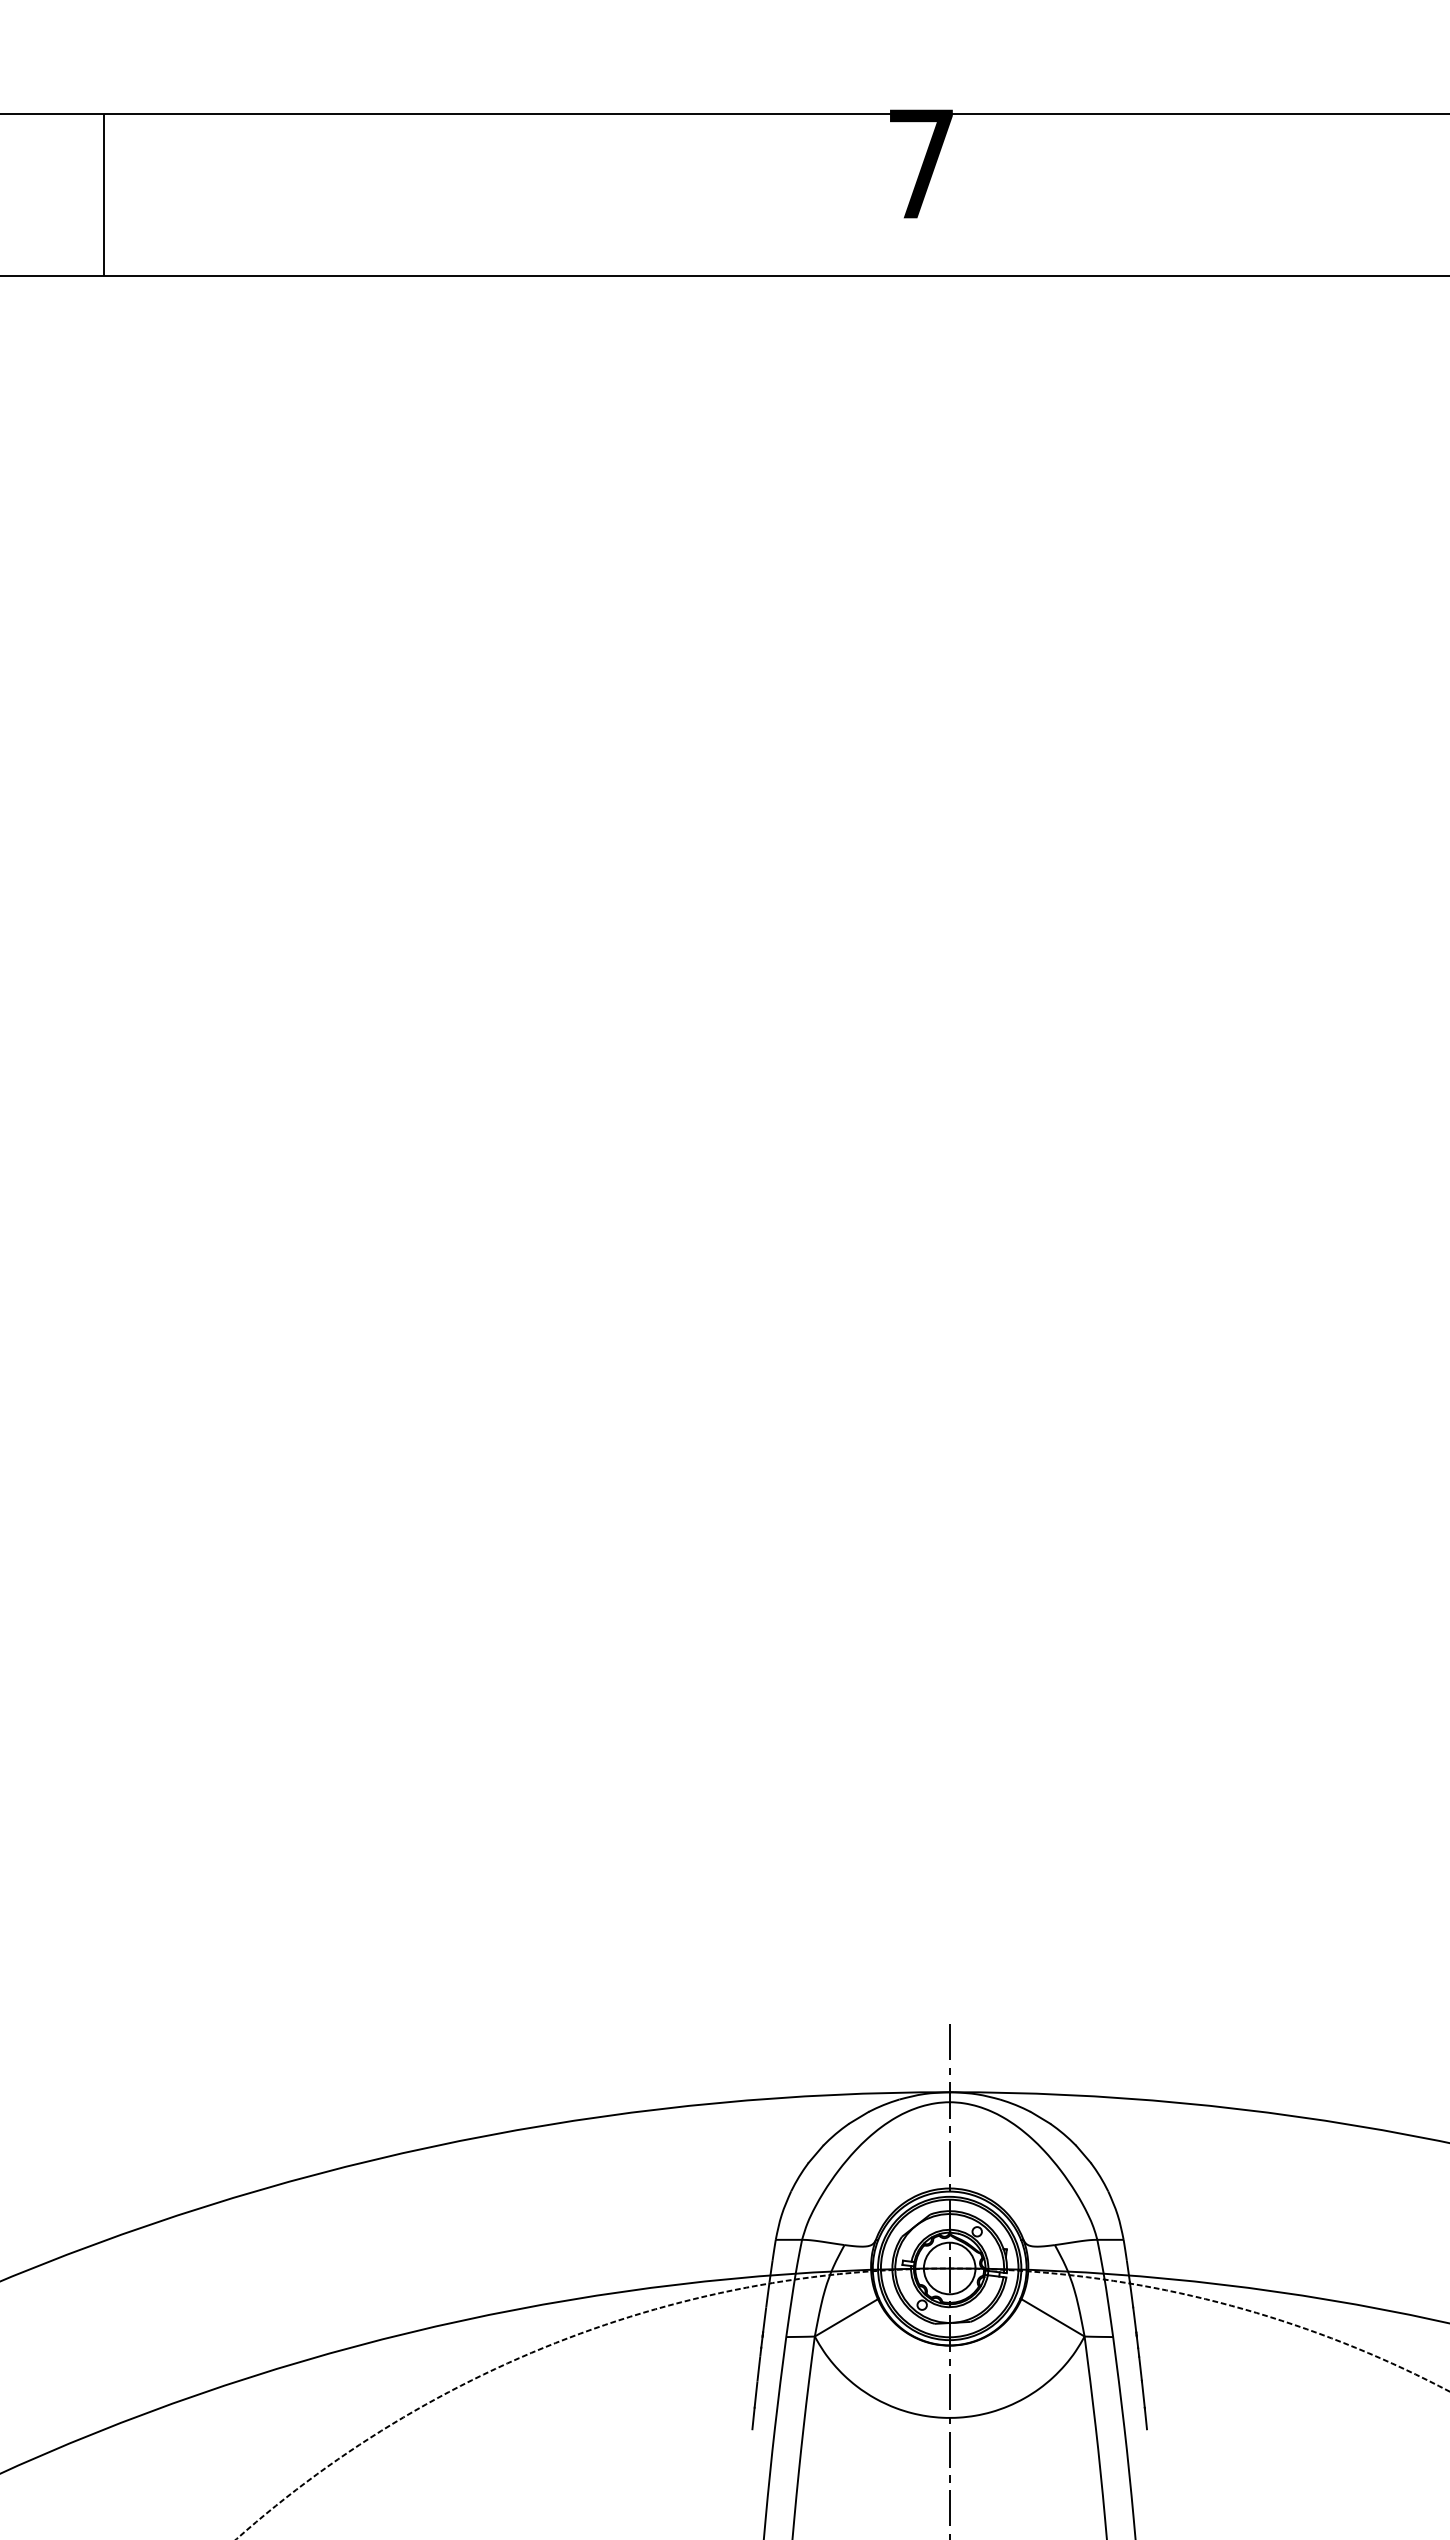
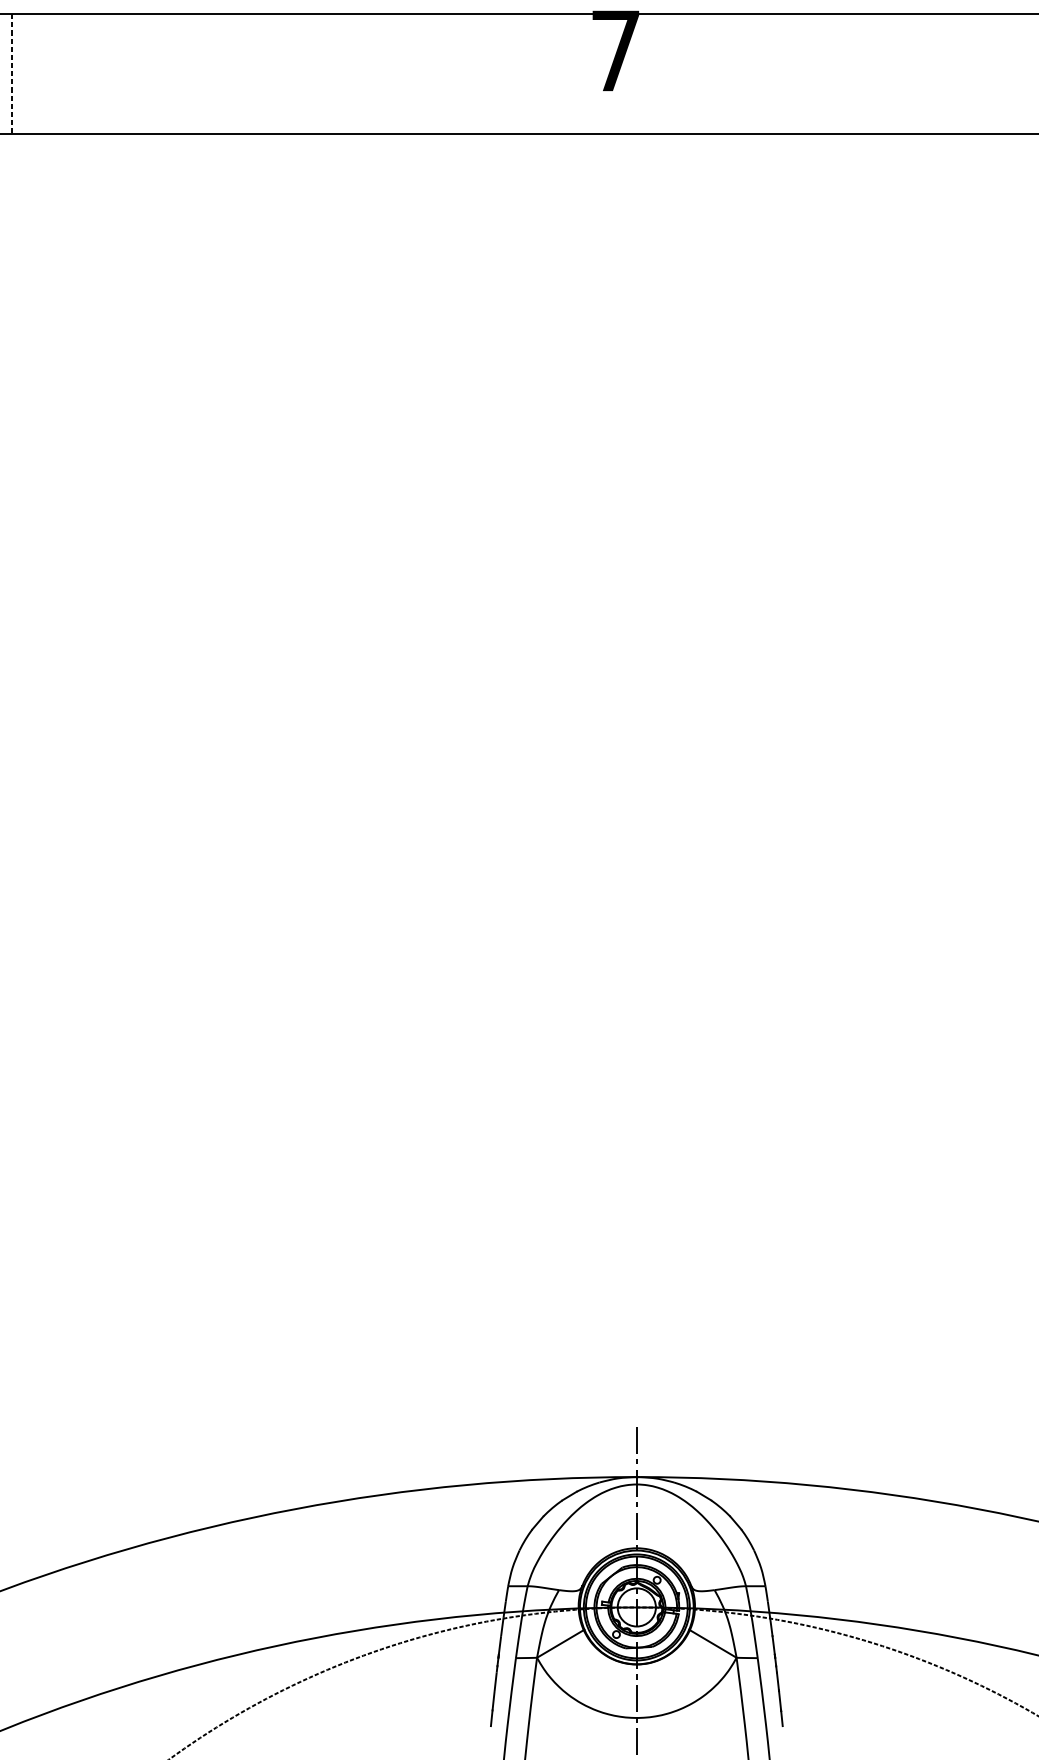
line: (104, 195) -> (11, 74), solid -> dashed

